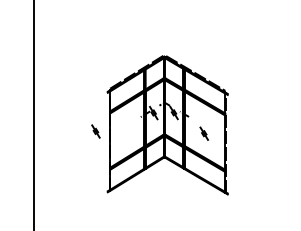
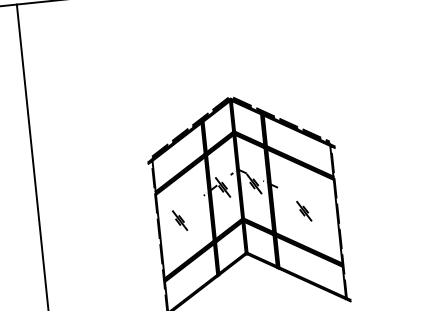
part: (95, 131) -> (179, 220), moved

